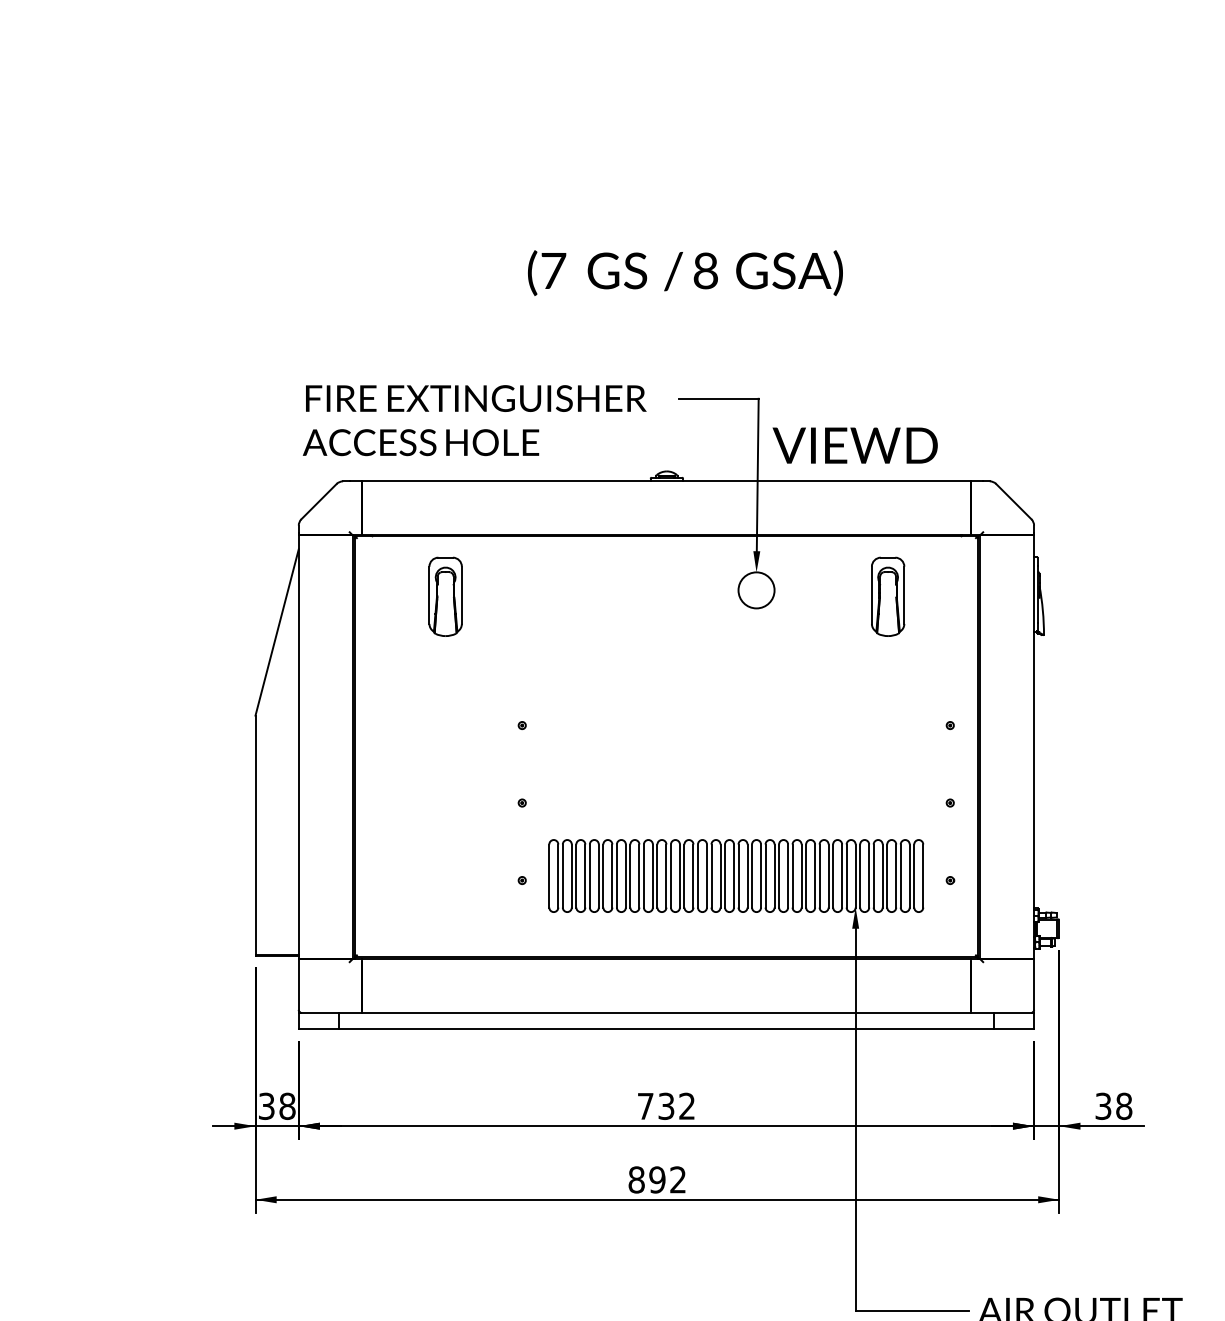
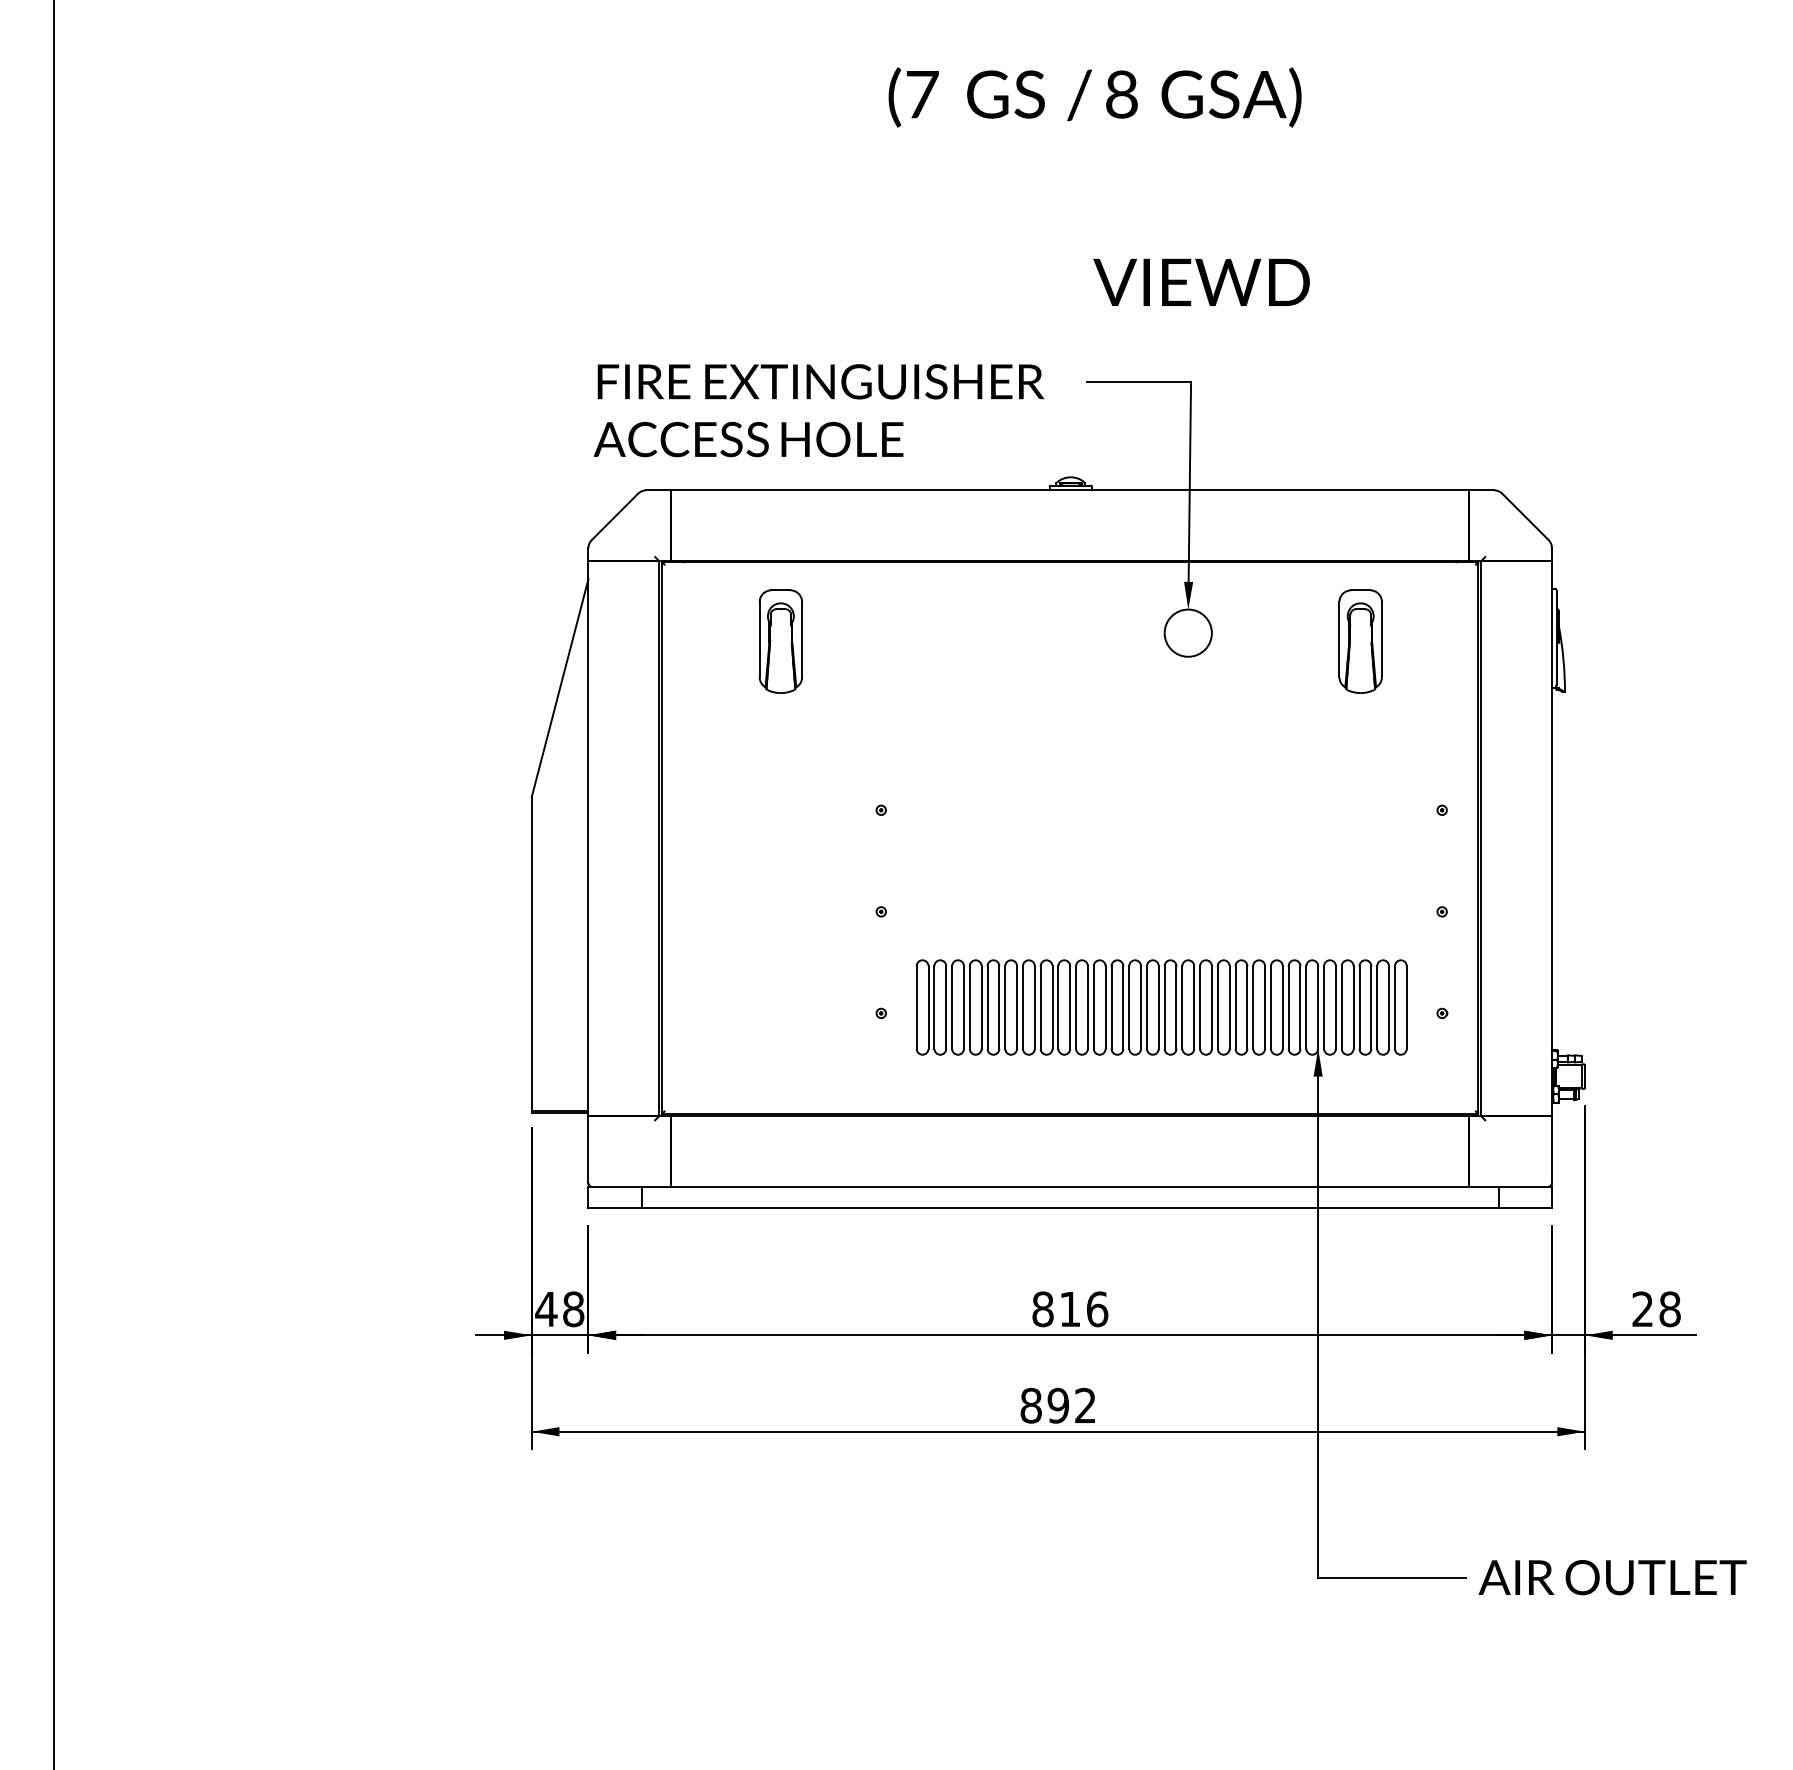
text: (684, 273) -> (1094, 97), moved
text: (855, 444) -> (1201, 281), moved
text: (266, 1106) -> (546, 1309), 38 -> 48
text: (666, 1106) -> (1070, 1309), 732 -> 816
text: (1103, 1106) -> (1642, 1309), 38 -> 28

